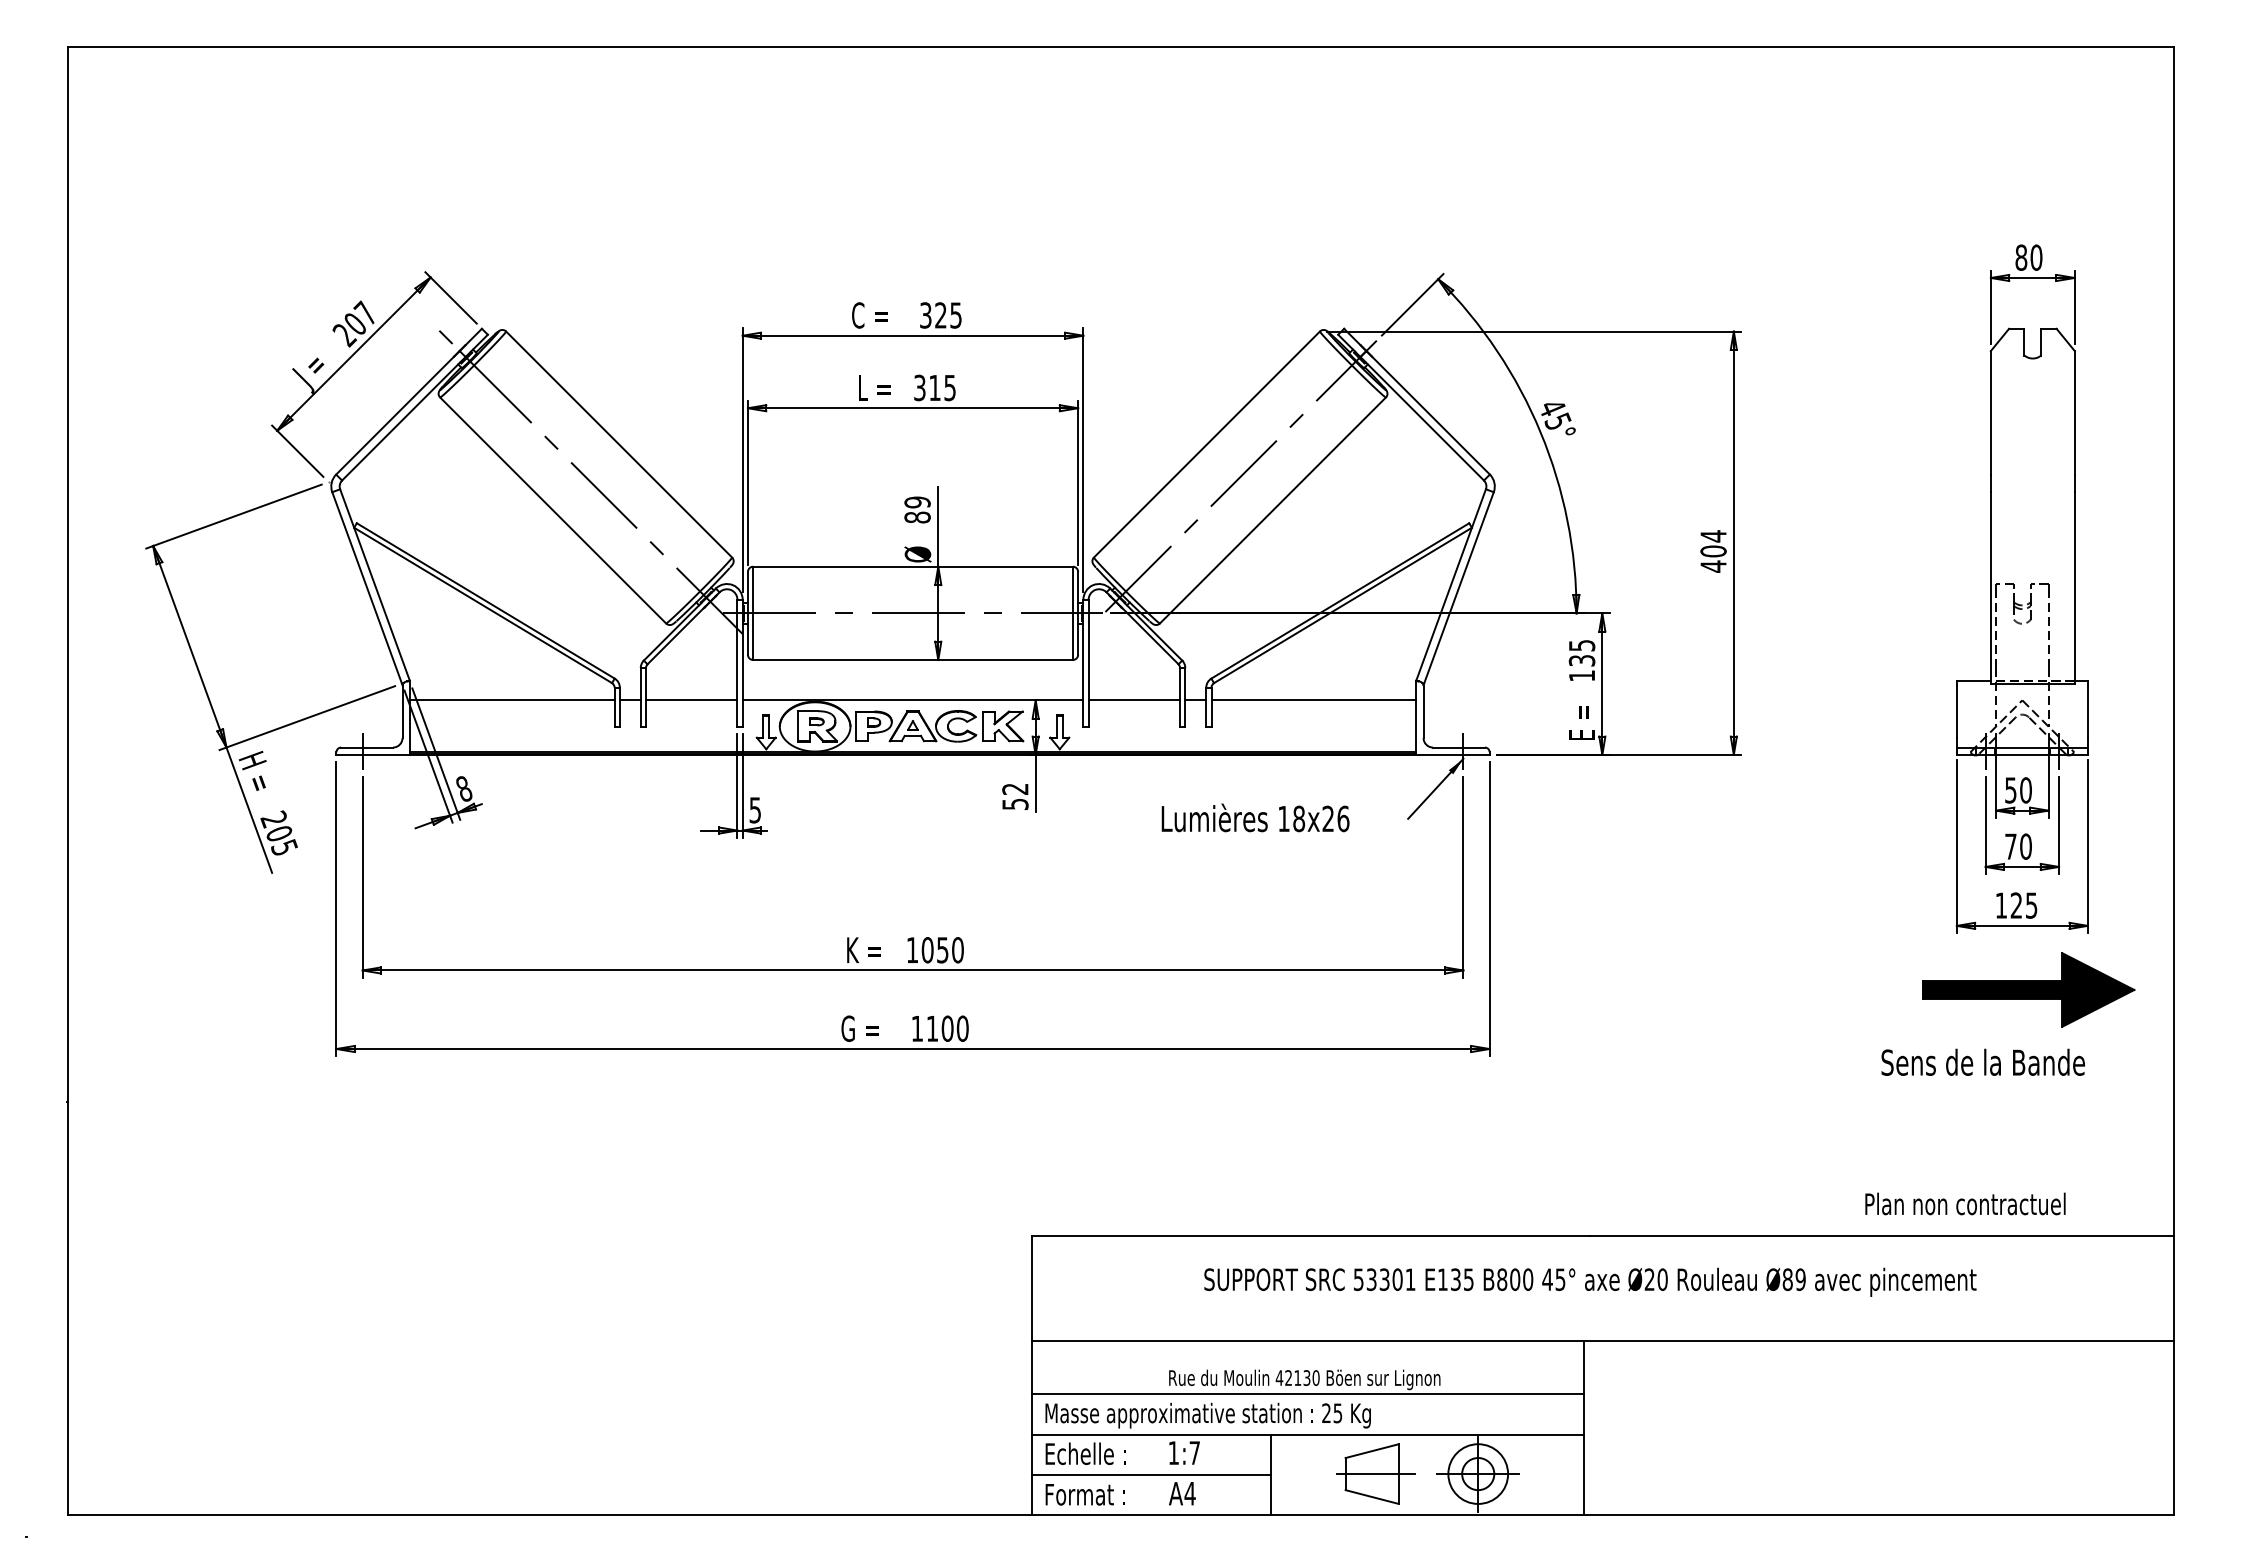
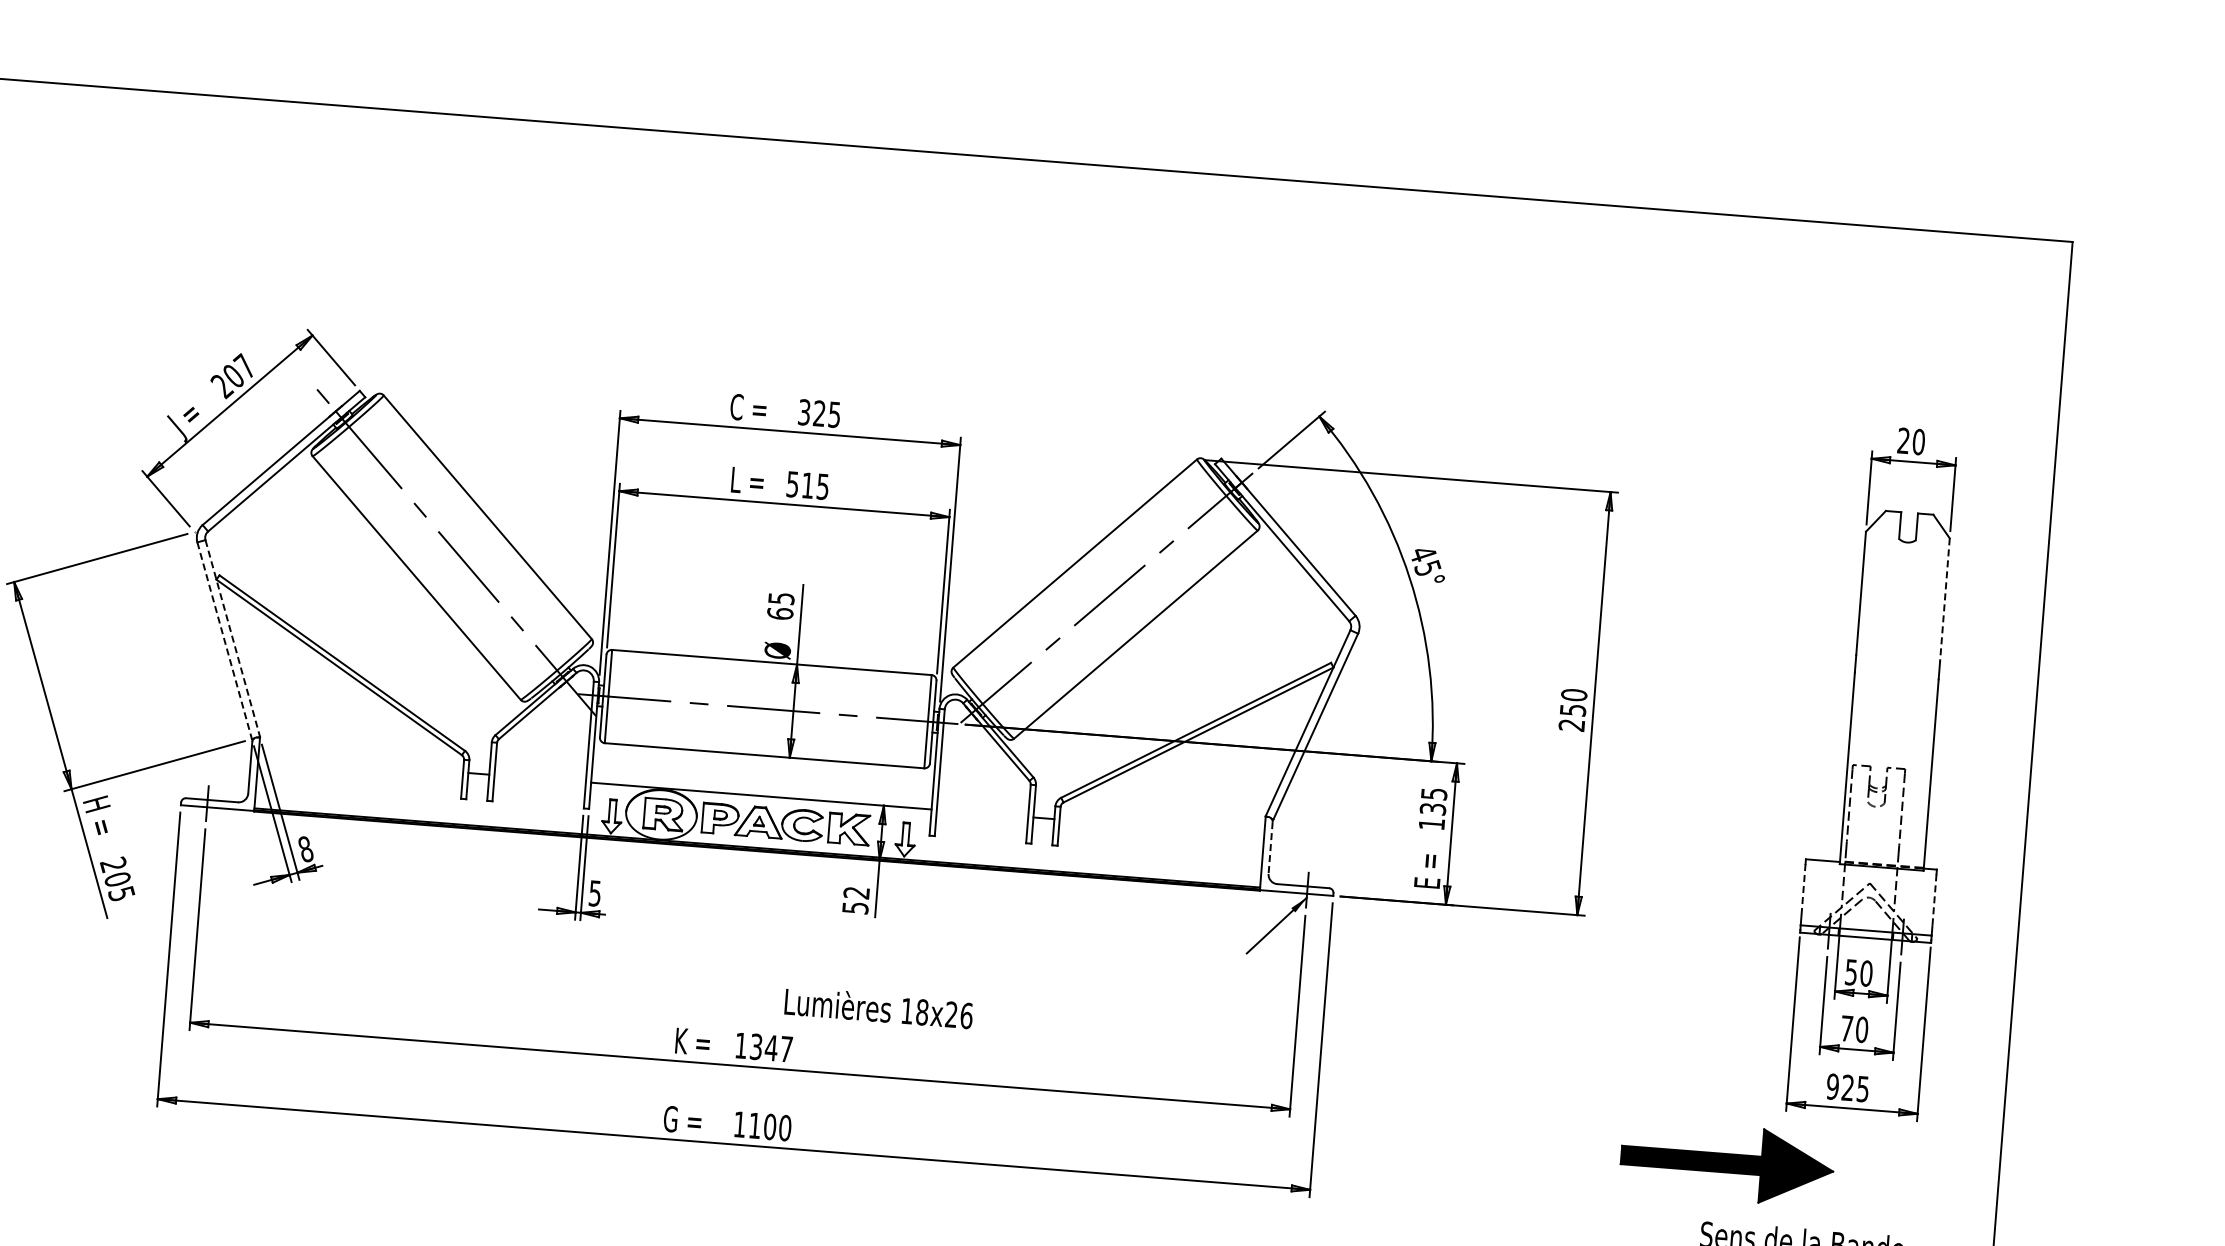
text: (2021, 257) -> (1903, 440), 80 -> 20
text: (919, 387) -> (792, 483), 315 -> 515
line: (2074, 412) -> (1944, 599), solid -> dashed
text: (917, 509) -> (780, 605), 89 -> 65
text: (1713, 551) -> (1572, 710), 404 -> 250
line: (375, 585) -> (233, 639), solid -> dashed
line: (367, 587) -> (225, 640), solid -> dashed
line: (511, 700) -> (360, 764), removed
line: (691, 700) -> (539, 778), removed
line: (1134, 700) -> (982, 813), removed
line: (1313, 700) -> (1161, 827), removed
line: (1423, 712) -> (1270, 848), solid -> dashed
line: (1956, 712) -> (1803, 890), solid -> dashed
line: (2087, 712) -> (1934, 900), solid -> dashed
text: (1255, 817) -> (878, 1007), moved
text: (2001, 905) -> (1832, 1086), 125 -> 925
text: (942, 950) -> (771, 1048), 1050 -> 1347
part: (2028, 989) -> (1727, 1162), moved

